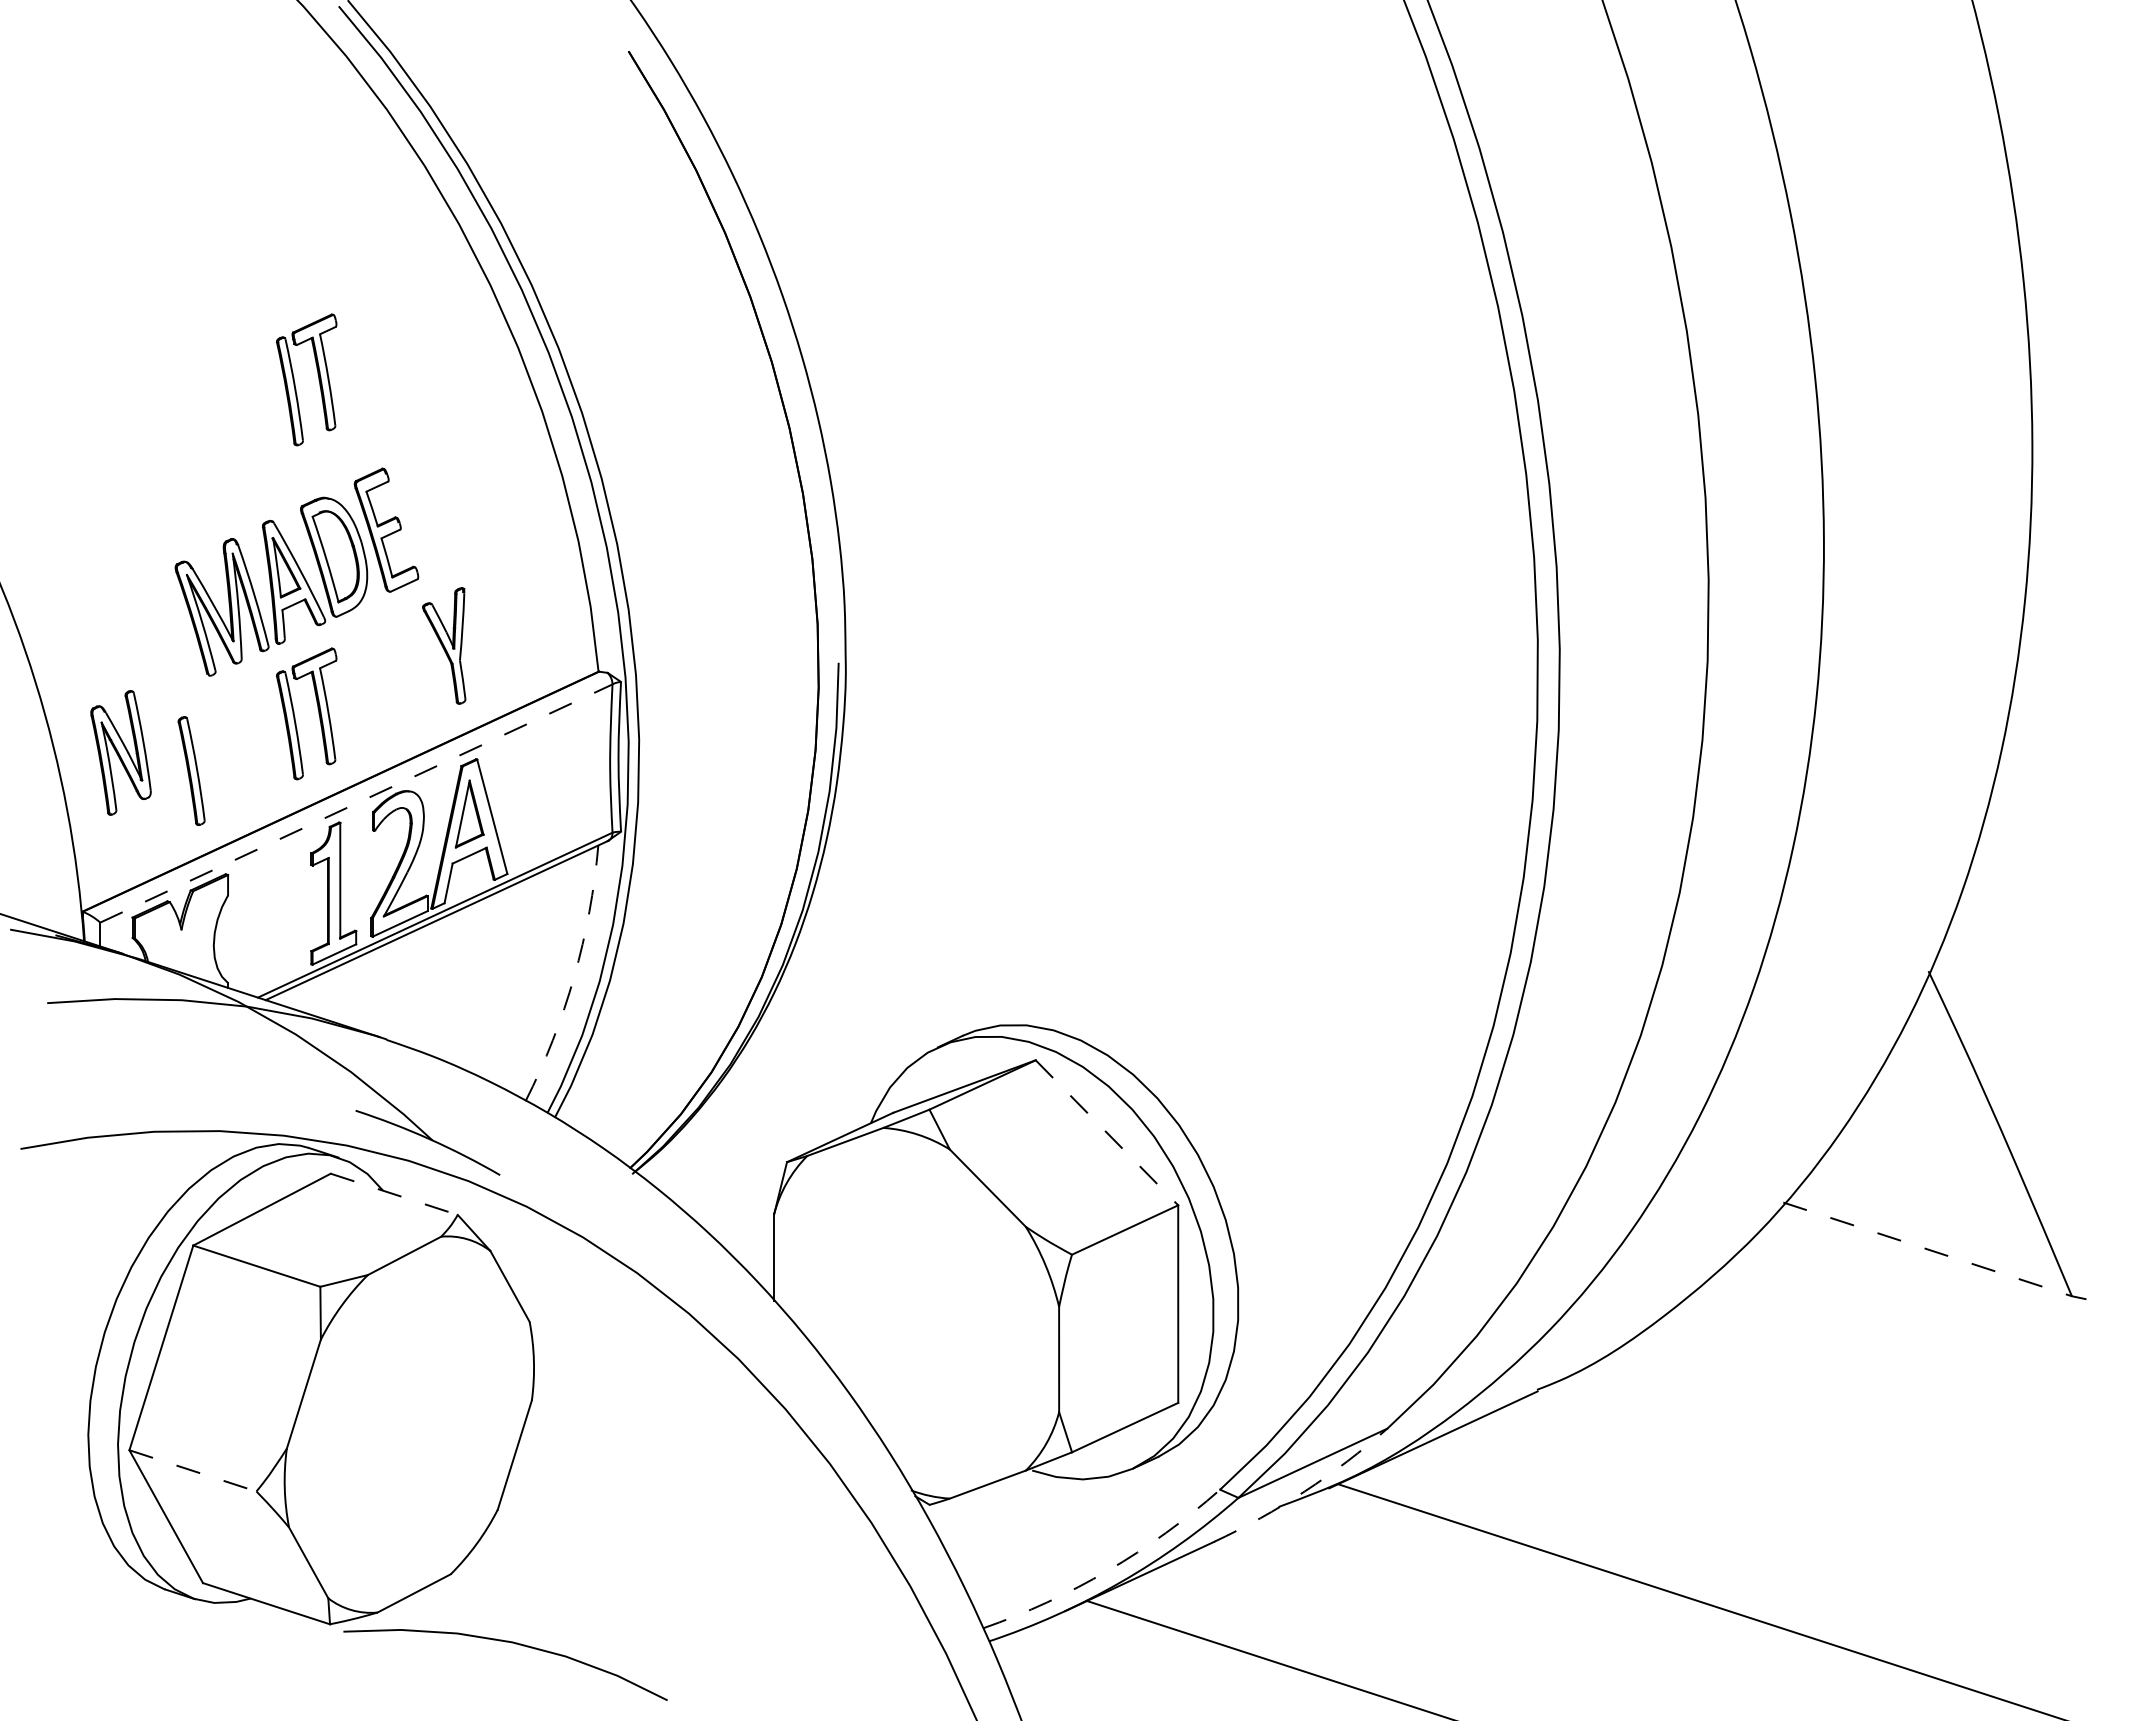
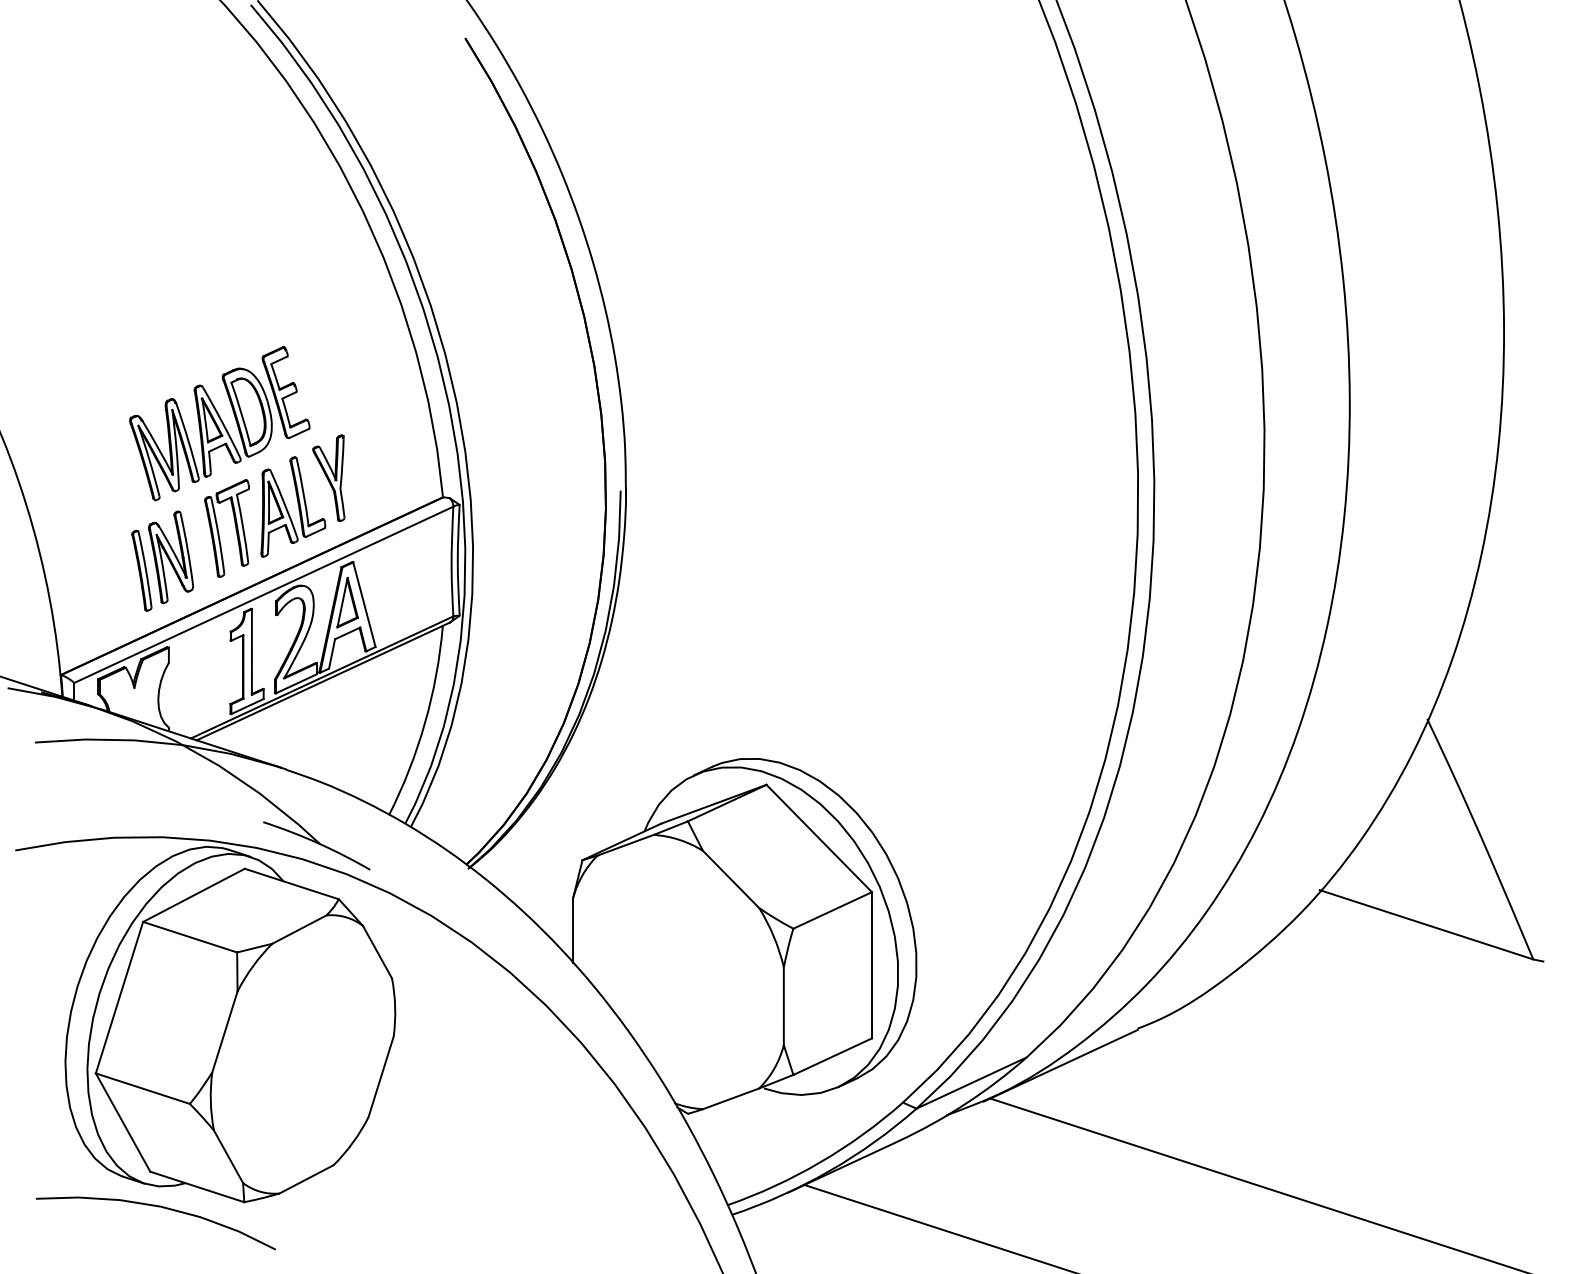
part: (295, 382) -> (218, 283), removed
part: (402, 681) -> (297, 504), added
part: (120, 752) -> (170, 557), moved
line: (356, 803) -> (263, 594), dashed -> solid
arc: (574, 976) -> (425, 722), dashed -> solid
line: (1106, 1132) -> (818, 838), dashed -> solid
line: (394, 1194) -> (292, 884), dashed -> solid
line: (1927, 1249) -> (1426, 924), dashed -> solid
line: (192, 1470) -> (142, 1088), dashed -> solid
arc: (1304, 1491) -> (965, 1103), dashed -> solid
arc: (1108, 1570) -> (820, 1162), dashed -> solid
curve: (511, 1643) -> (160, 1207), moved

